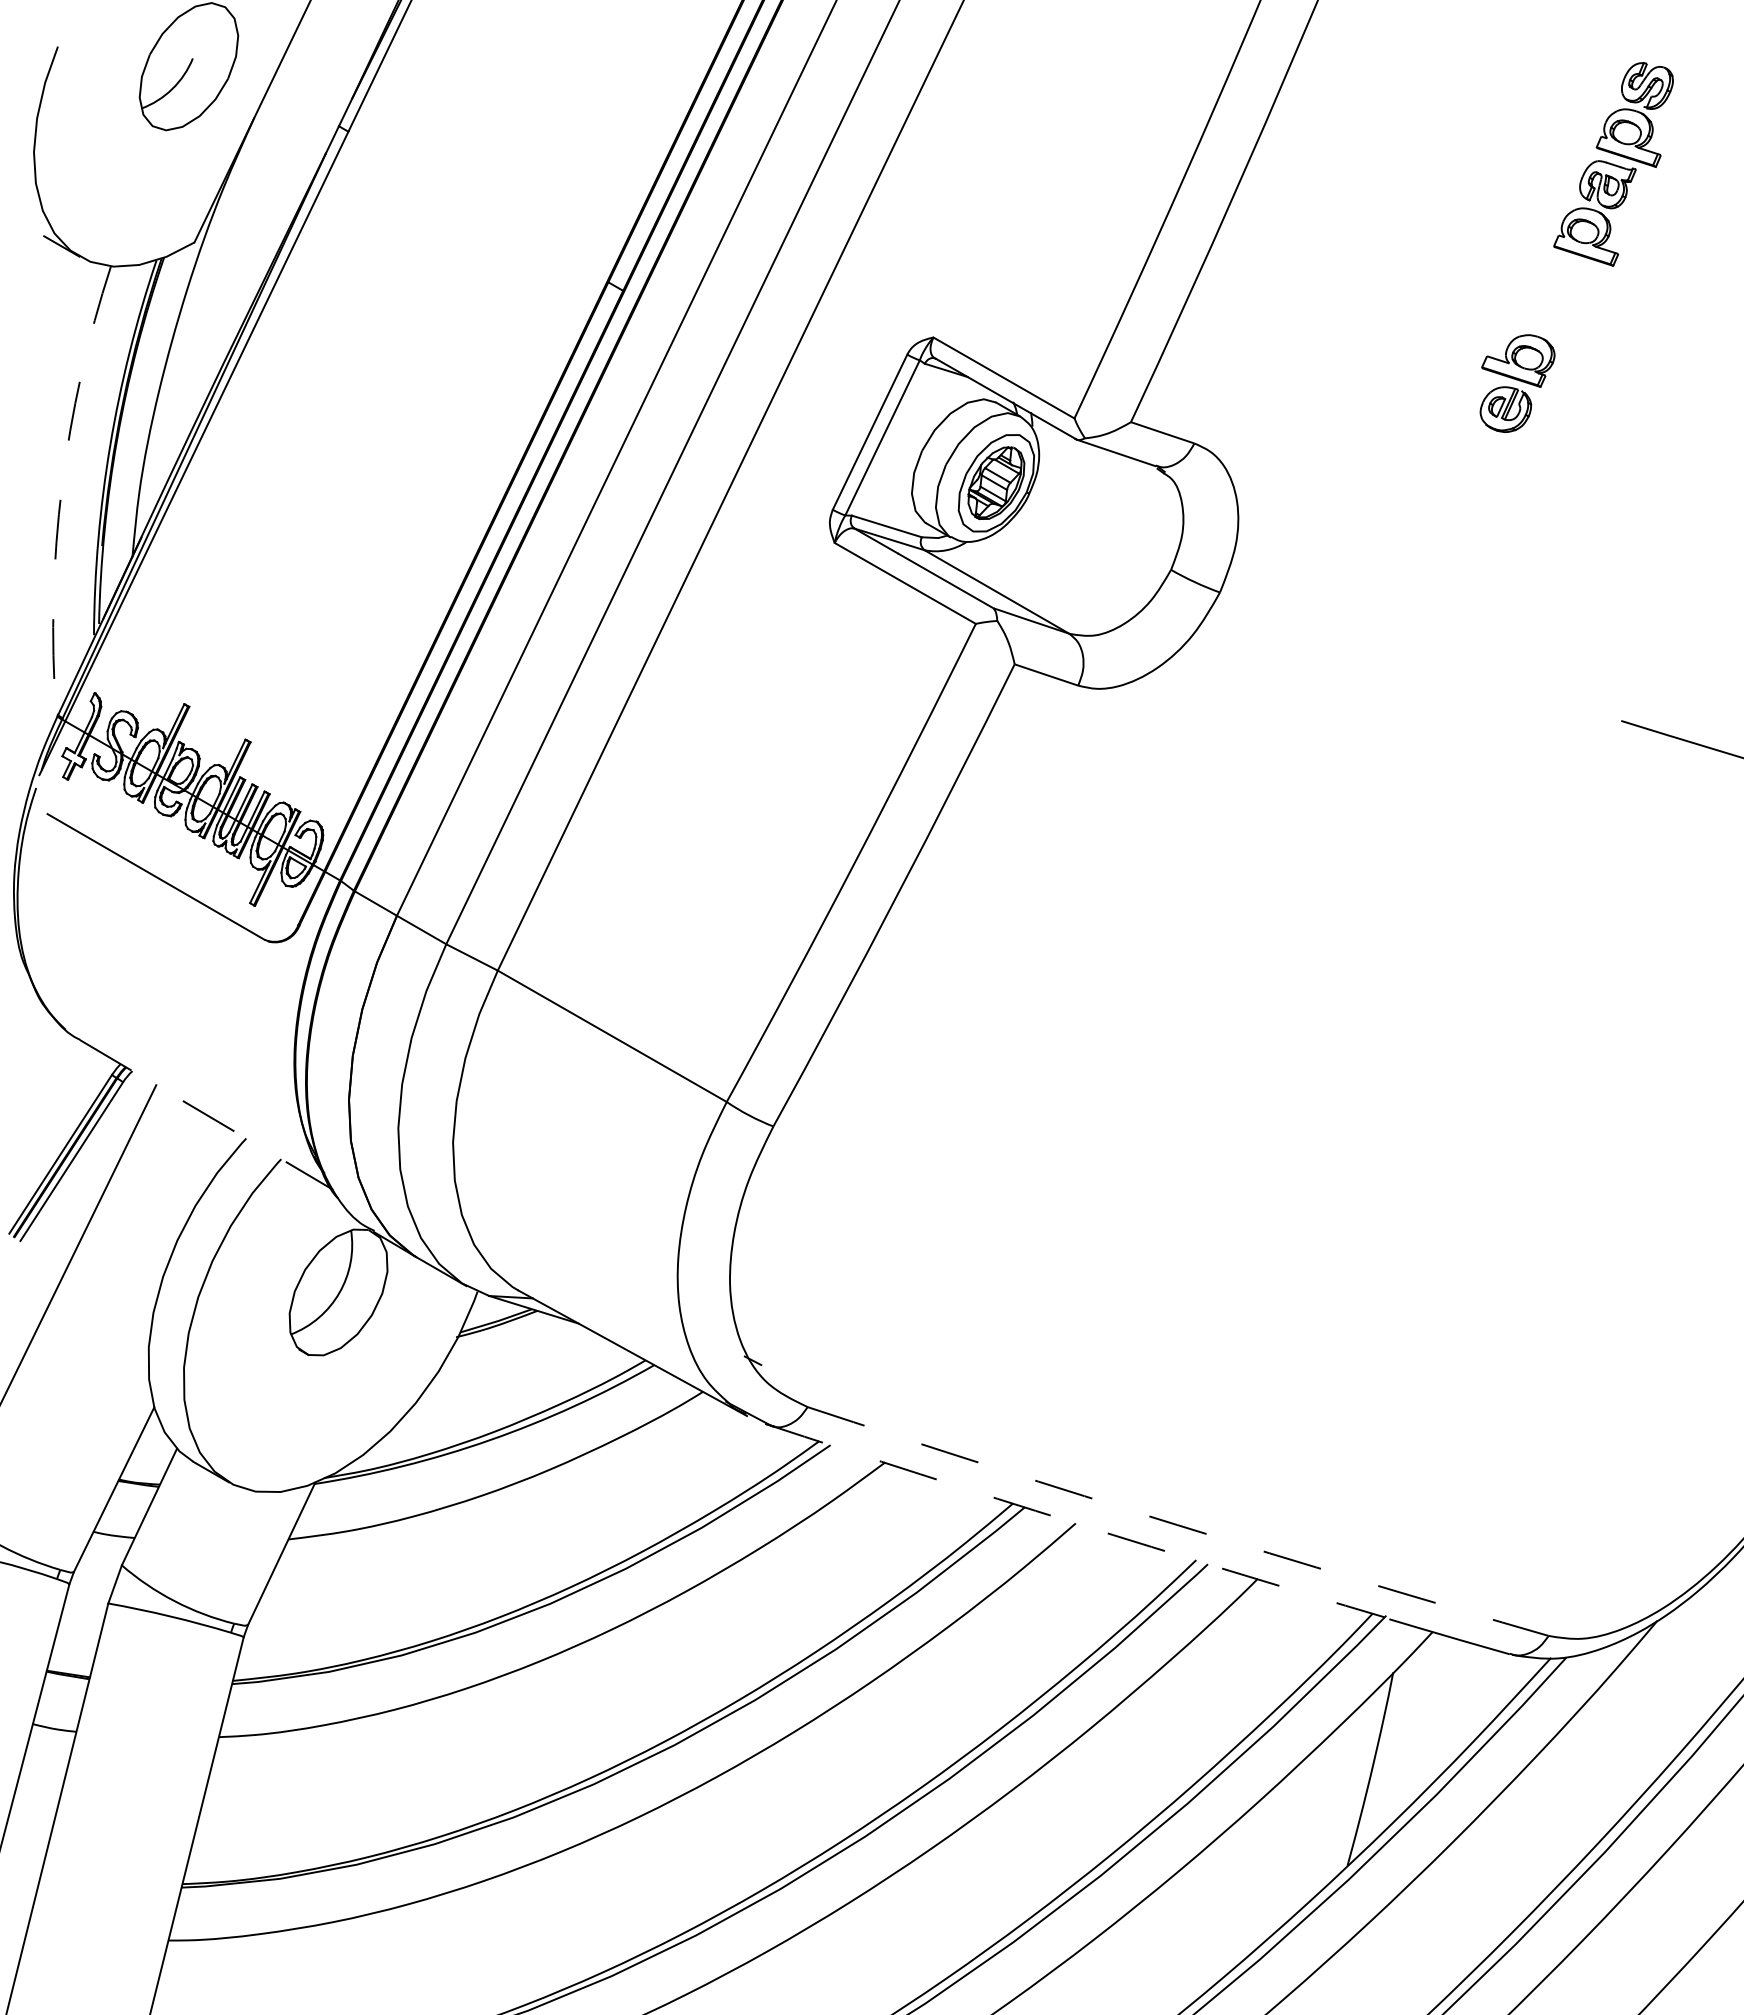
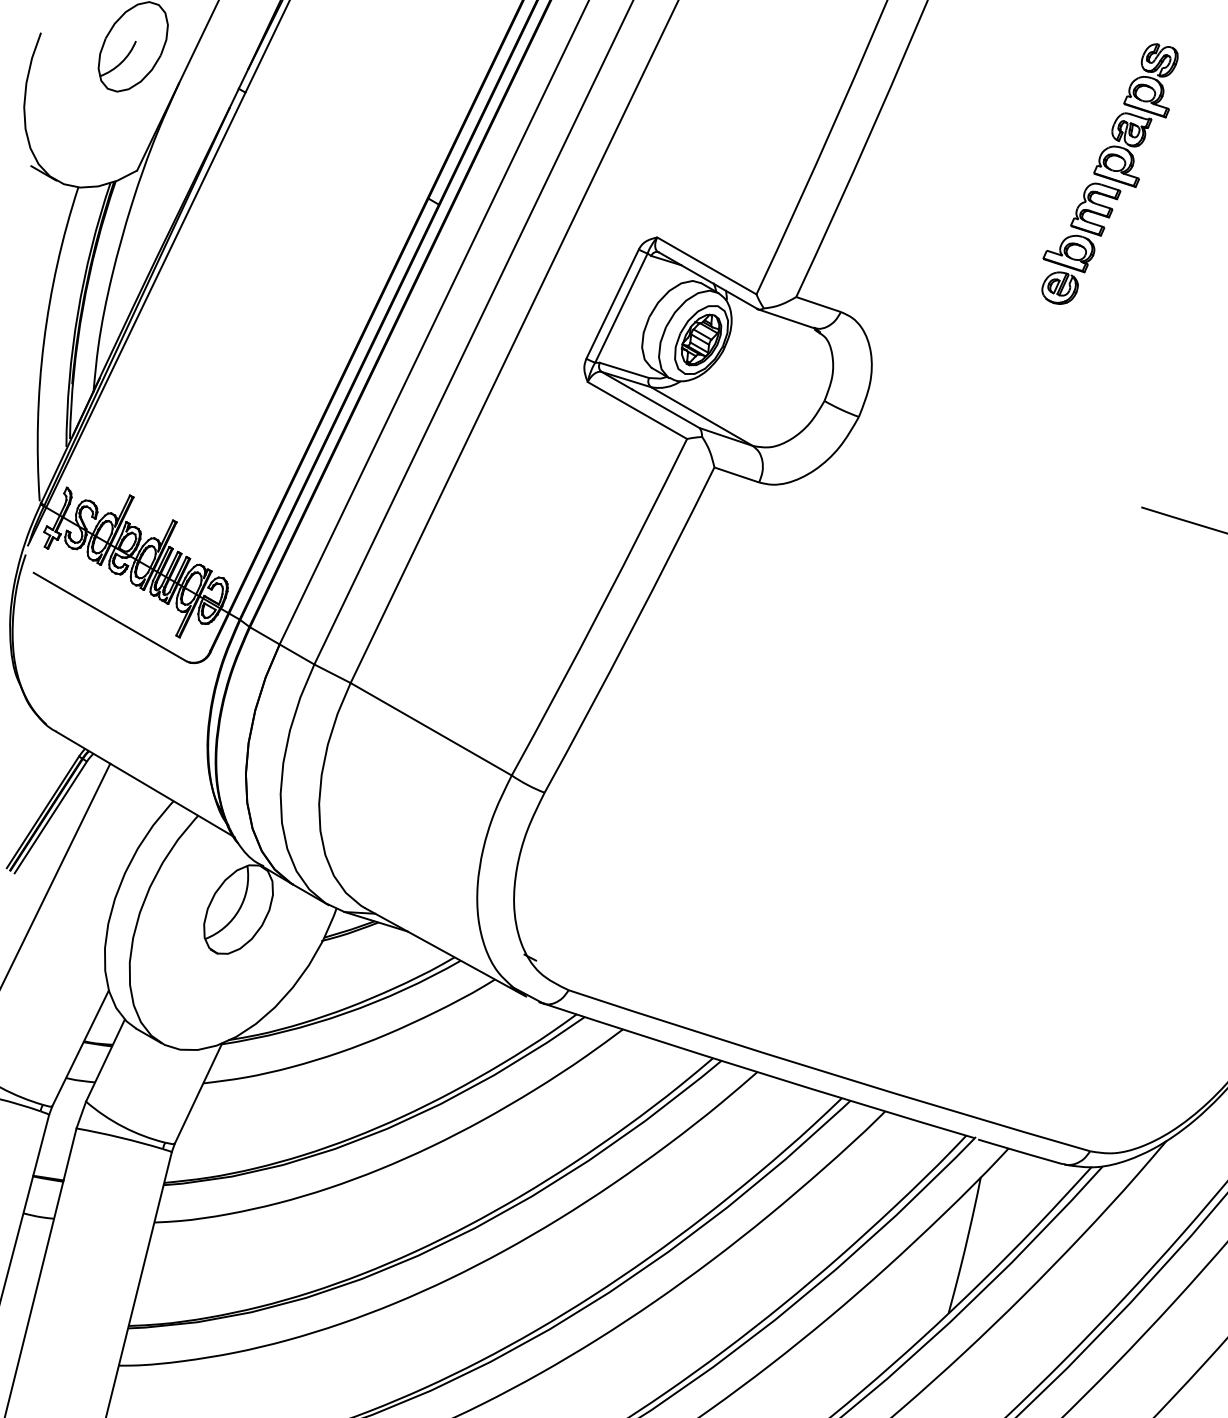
part: (1556, 297) -> (1095, 209), added
arc: (61, 486) -> (43, 342), dashed -> solid
line: (207, 1115) -> (146, 785), dashed -> solid
arc: (1074, 1523) -> (756, 1072), dashed -> solid
arc: (1177, 1524) -> (829, 1072), dashed -> solid

